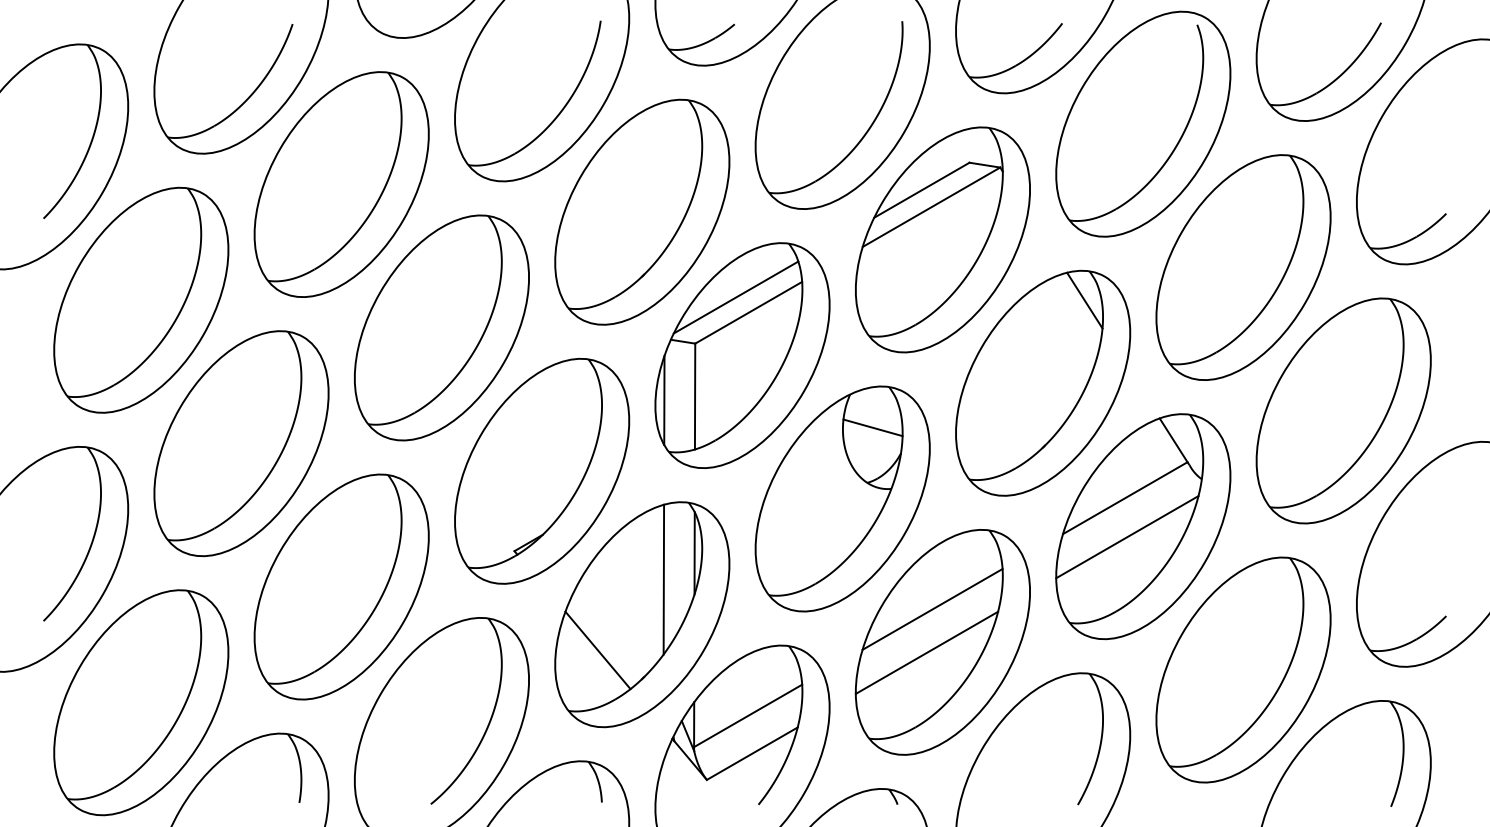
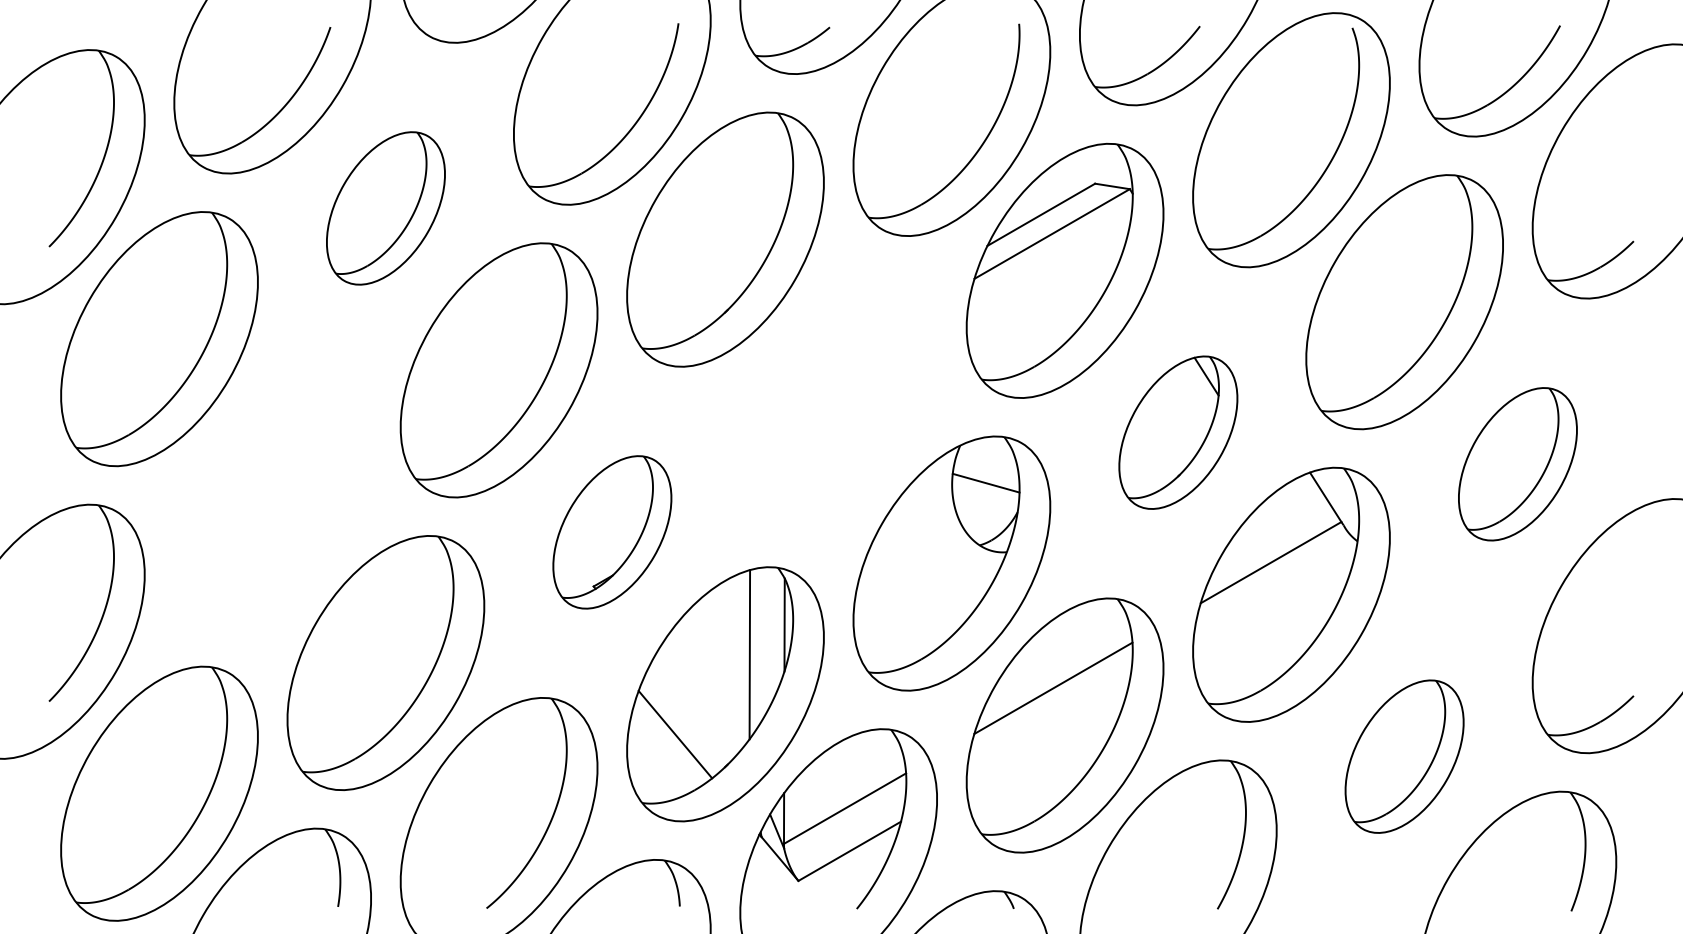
part: (341, 184) -> (385, 208), size x0.6
part: (742, 355) -> (838, 401), removed
part: (1043, 382) -> (1178, 432), size x0.6
part: (1343, 411) -> (1517, 464), size x0.6
part: (241, 444) -> (272, 501), removed
part: (542, 471) -> (612, 532), size x0.6
line: (1127, 536) -> (1273, 606), removed
line: (926, 652) -> (1046, 736), removed
part: (1243, 669) -> (1404, 756), size x0.6

